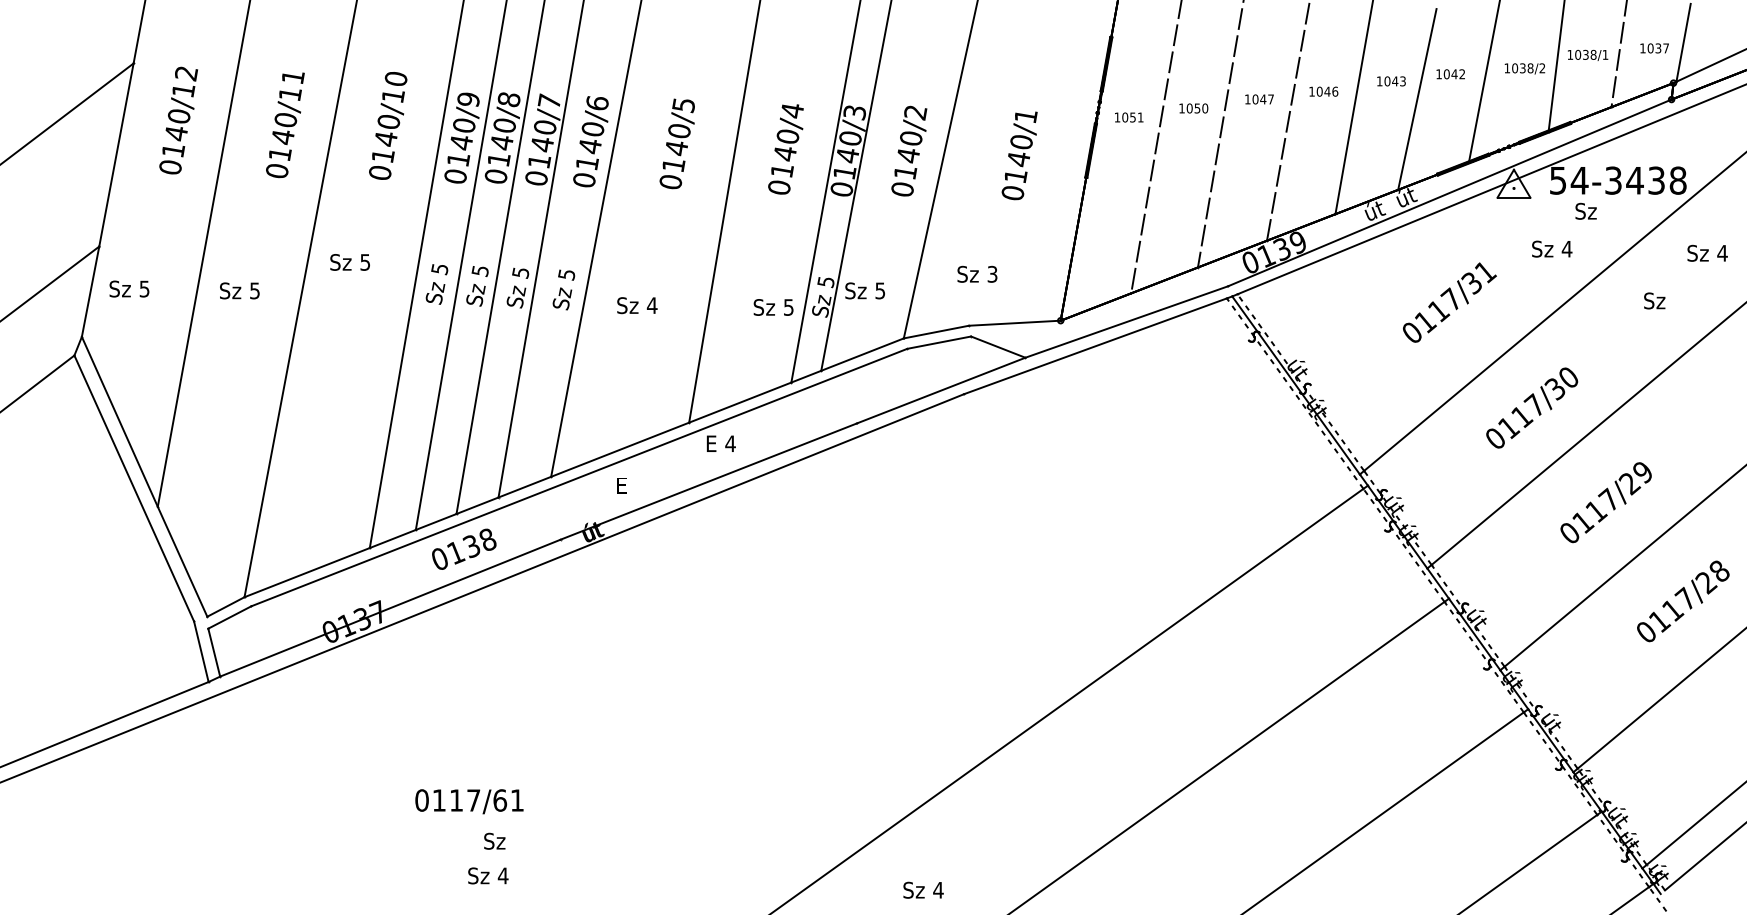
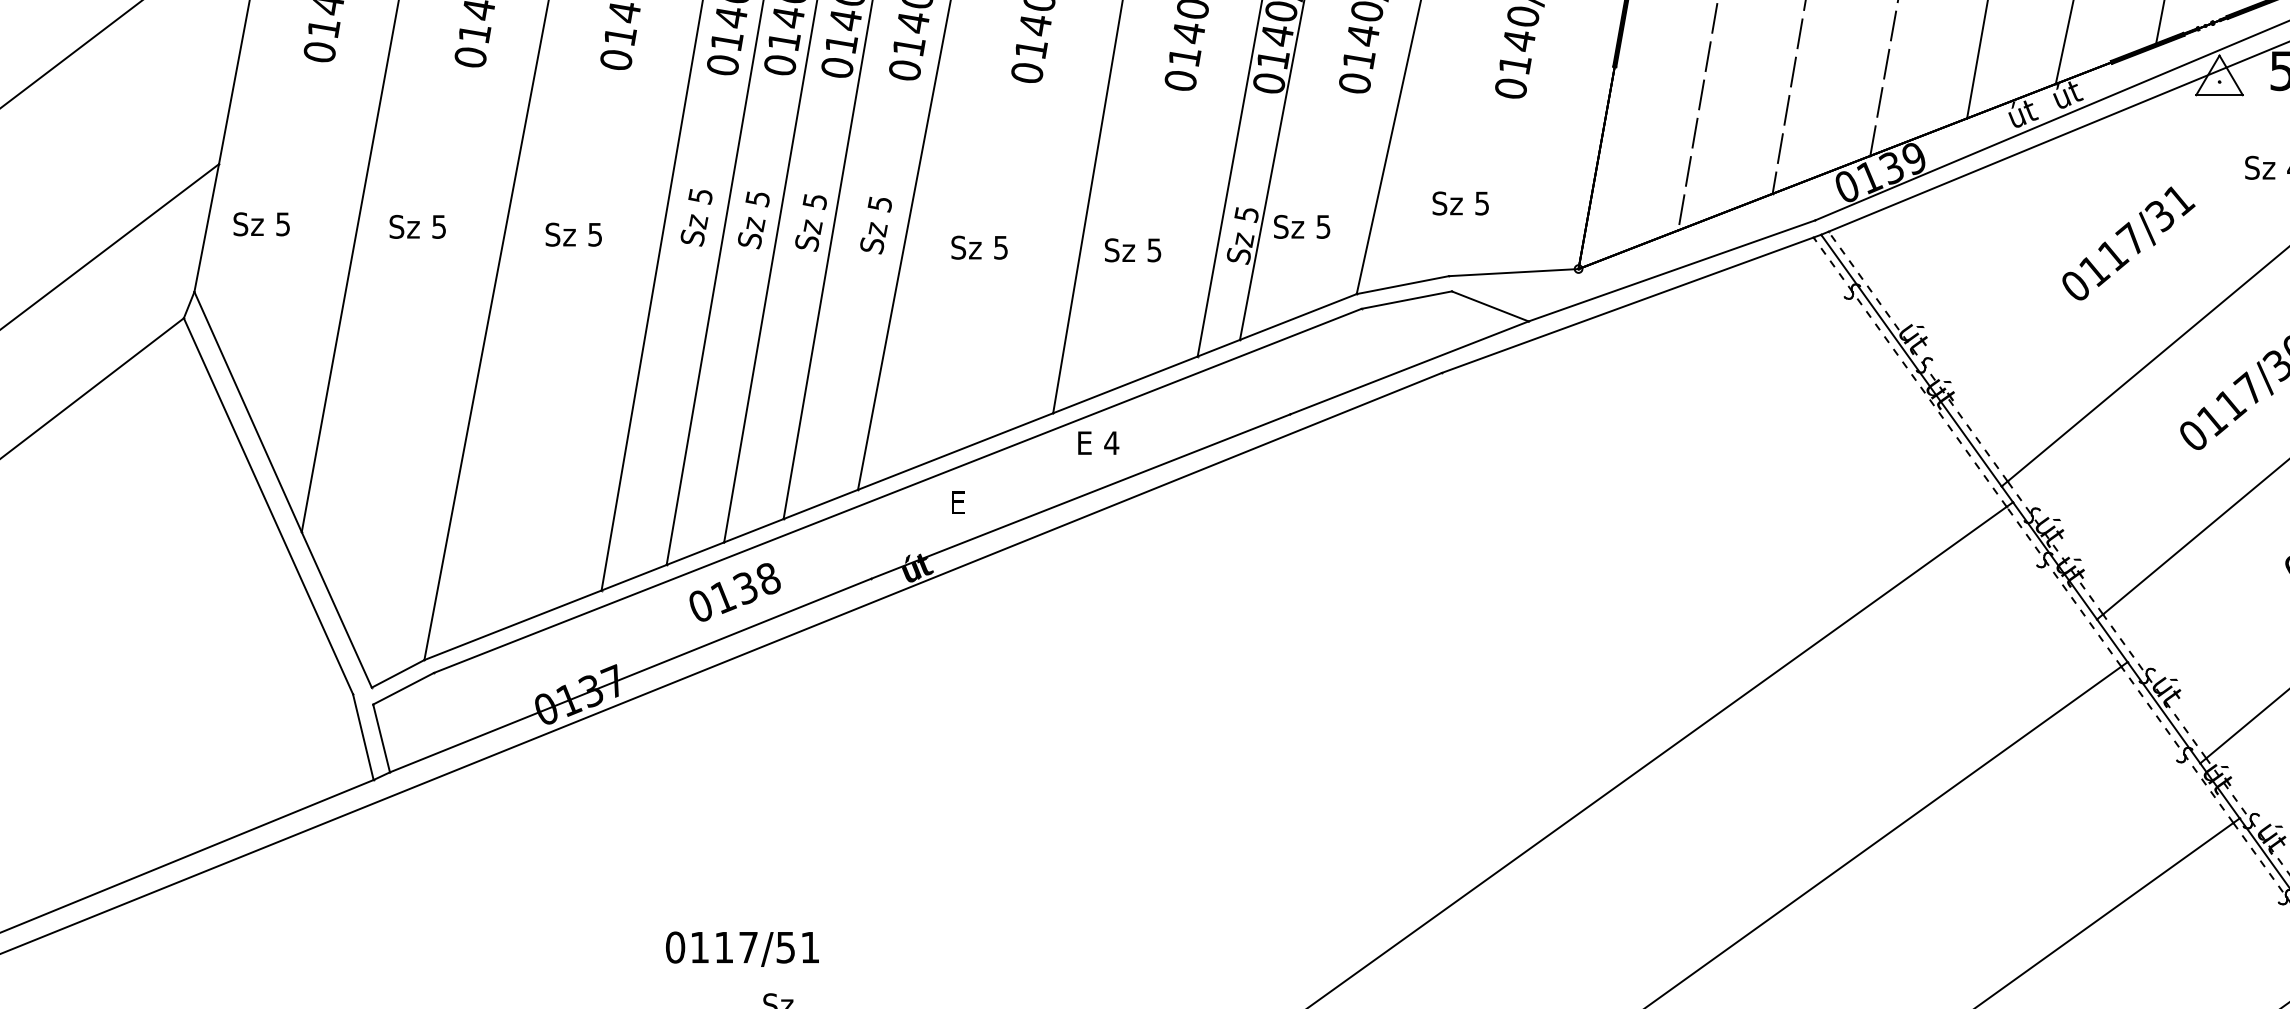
text: (349, 262) -> (572, 234), moved
text: (992, 273) -> (1482, 202), 3 -> 5
text: (651, 305) -> (999, 247), 4 -> 5
text: (773, 307) -> (1132, 250), moved
text: (500, 800) -> (786, 947), 0117/61 -> 0117/51

